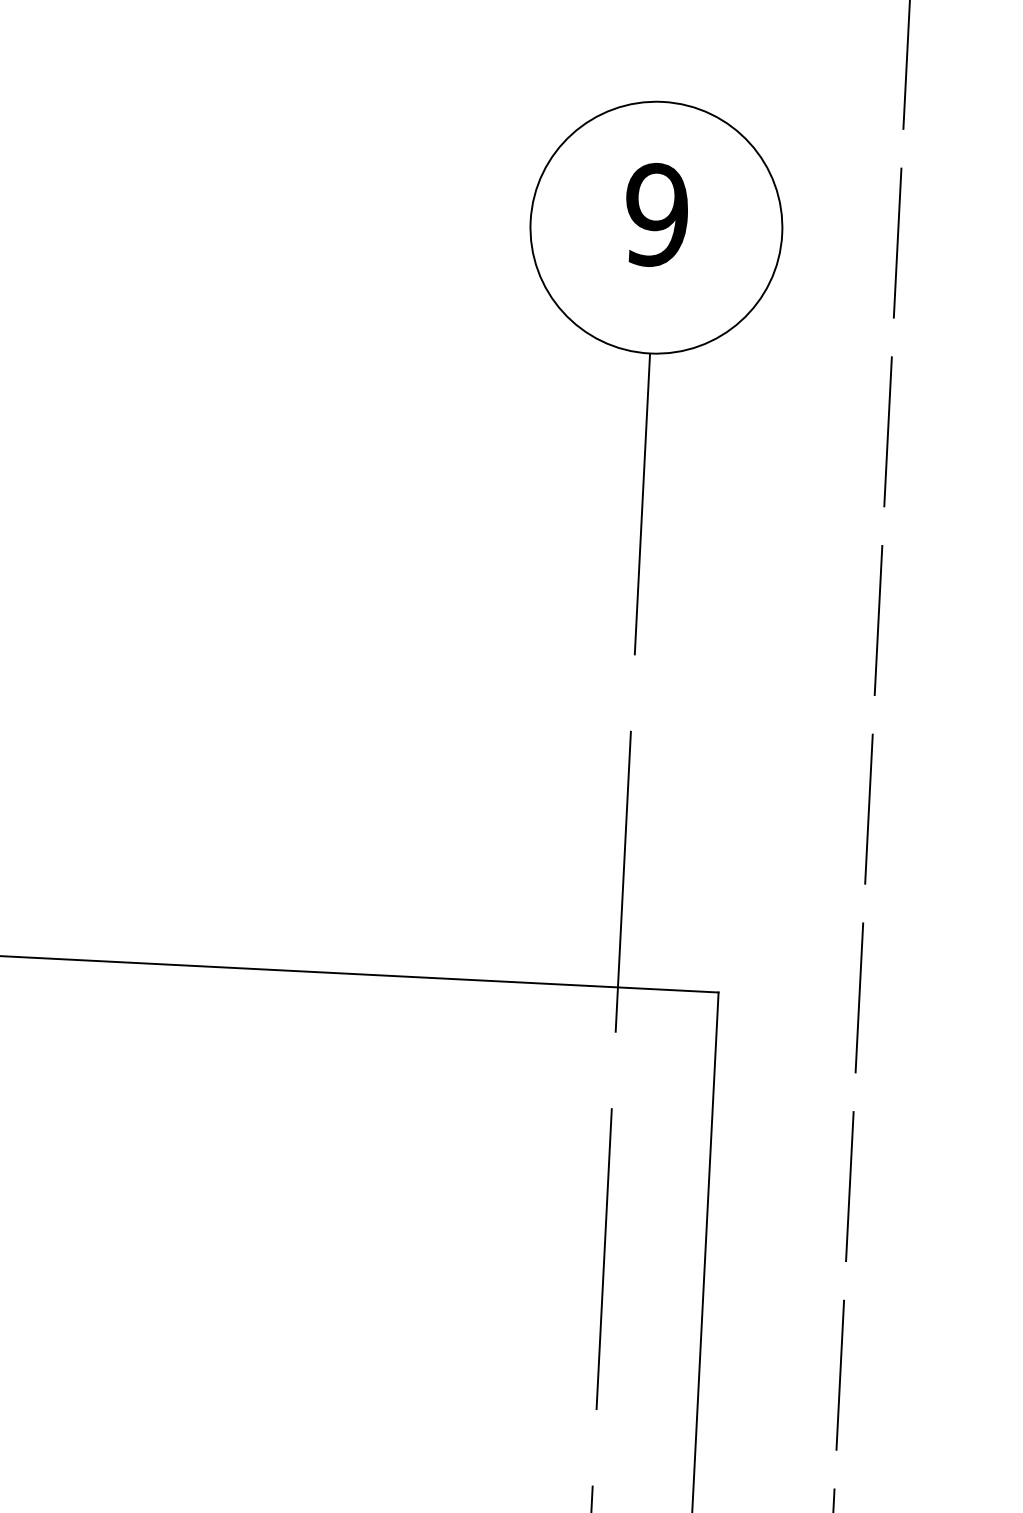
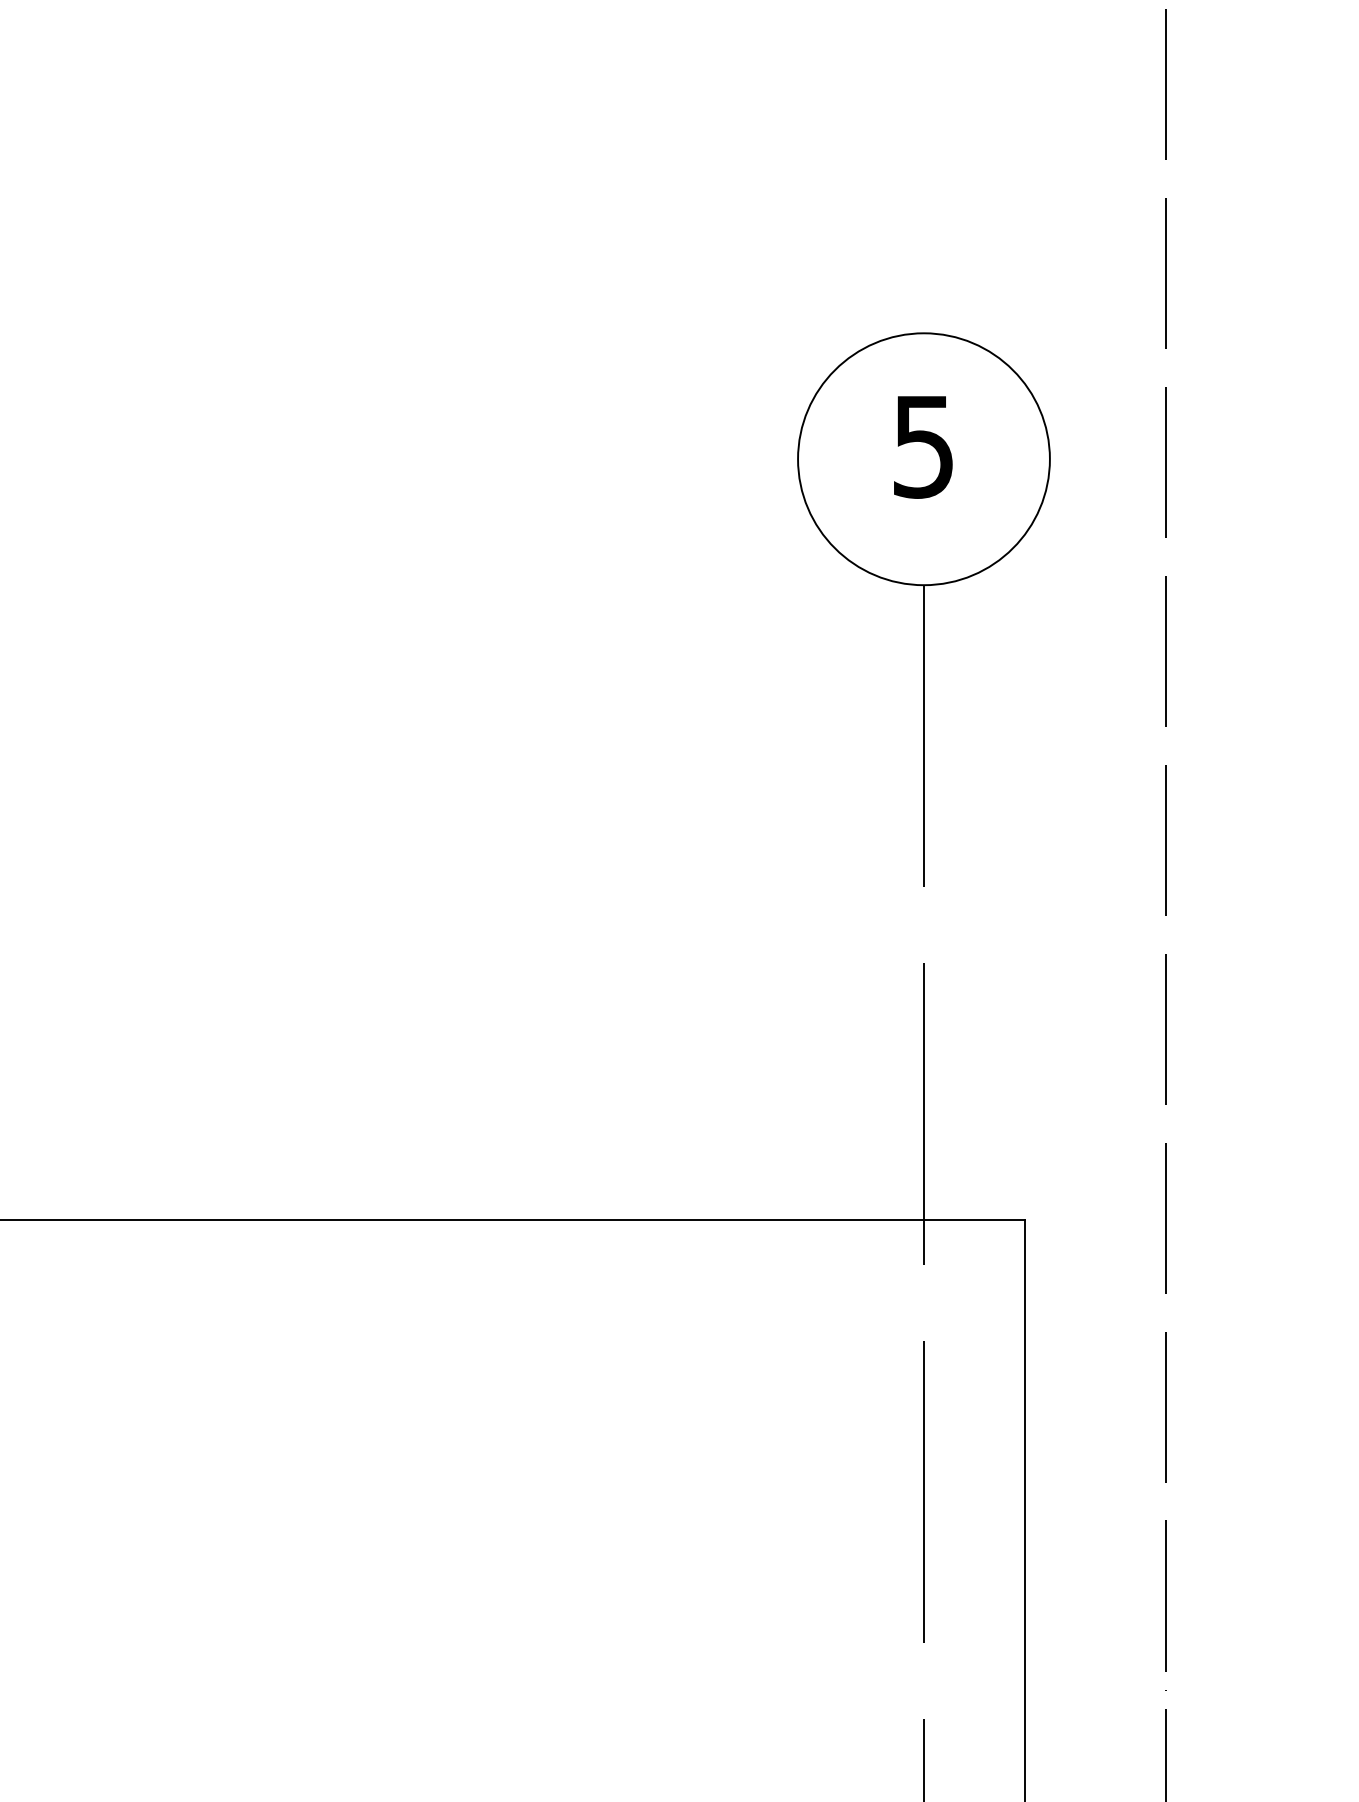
text: (656, 214) -> (923, 446), 9 -> 5

